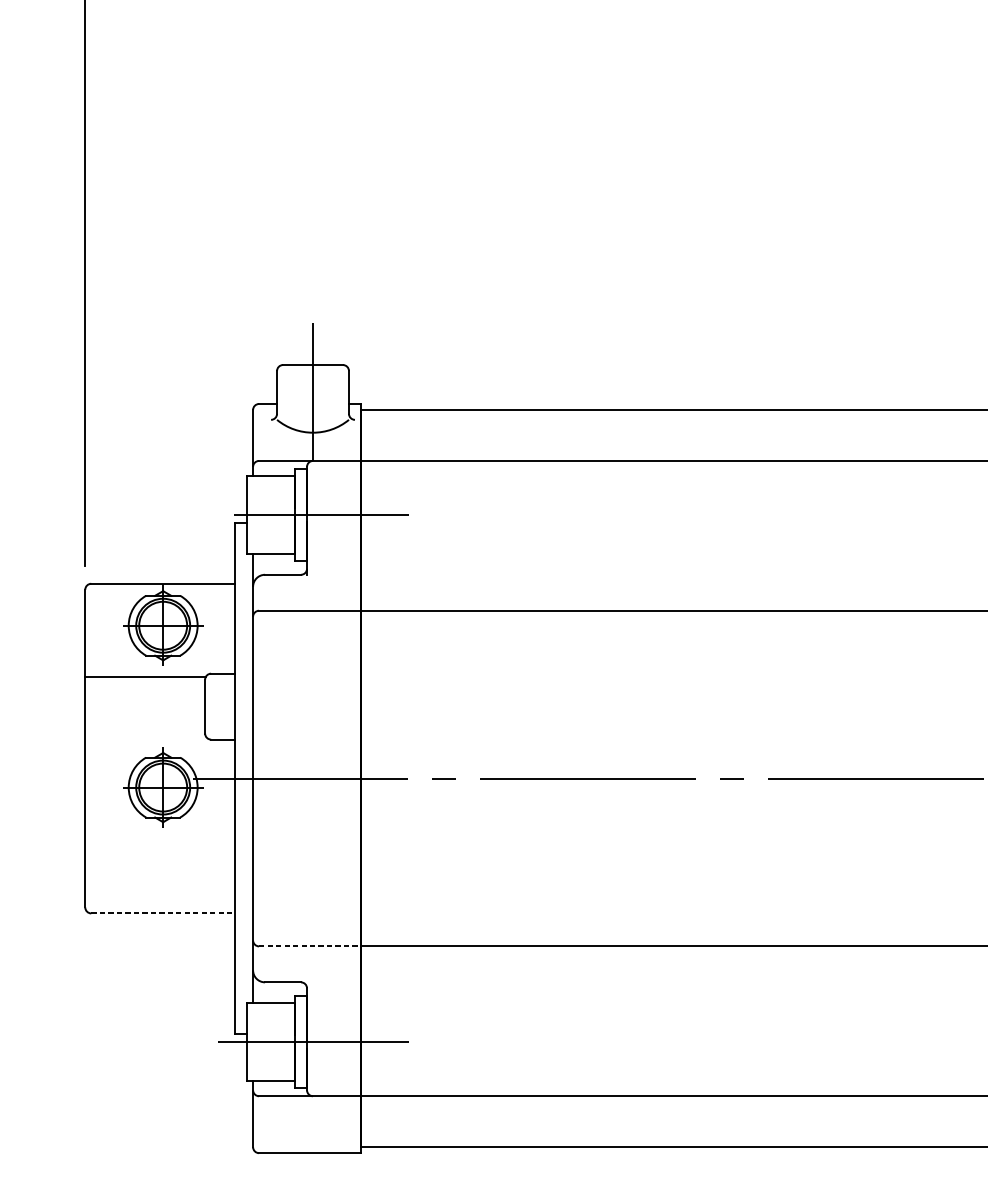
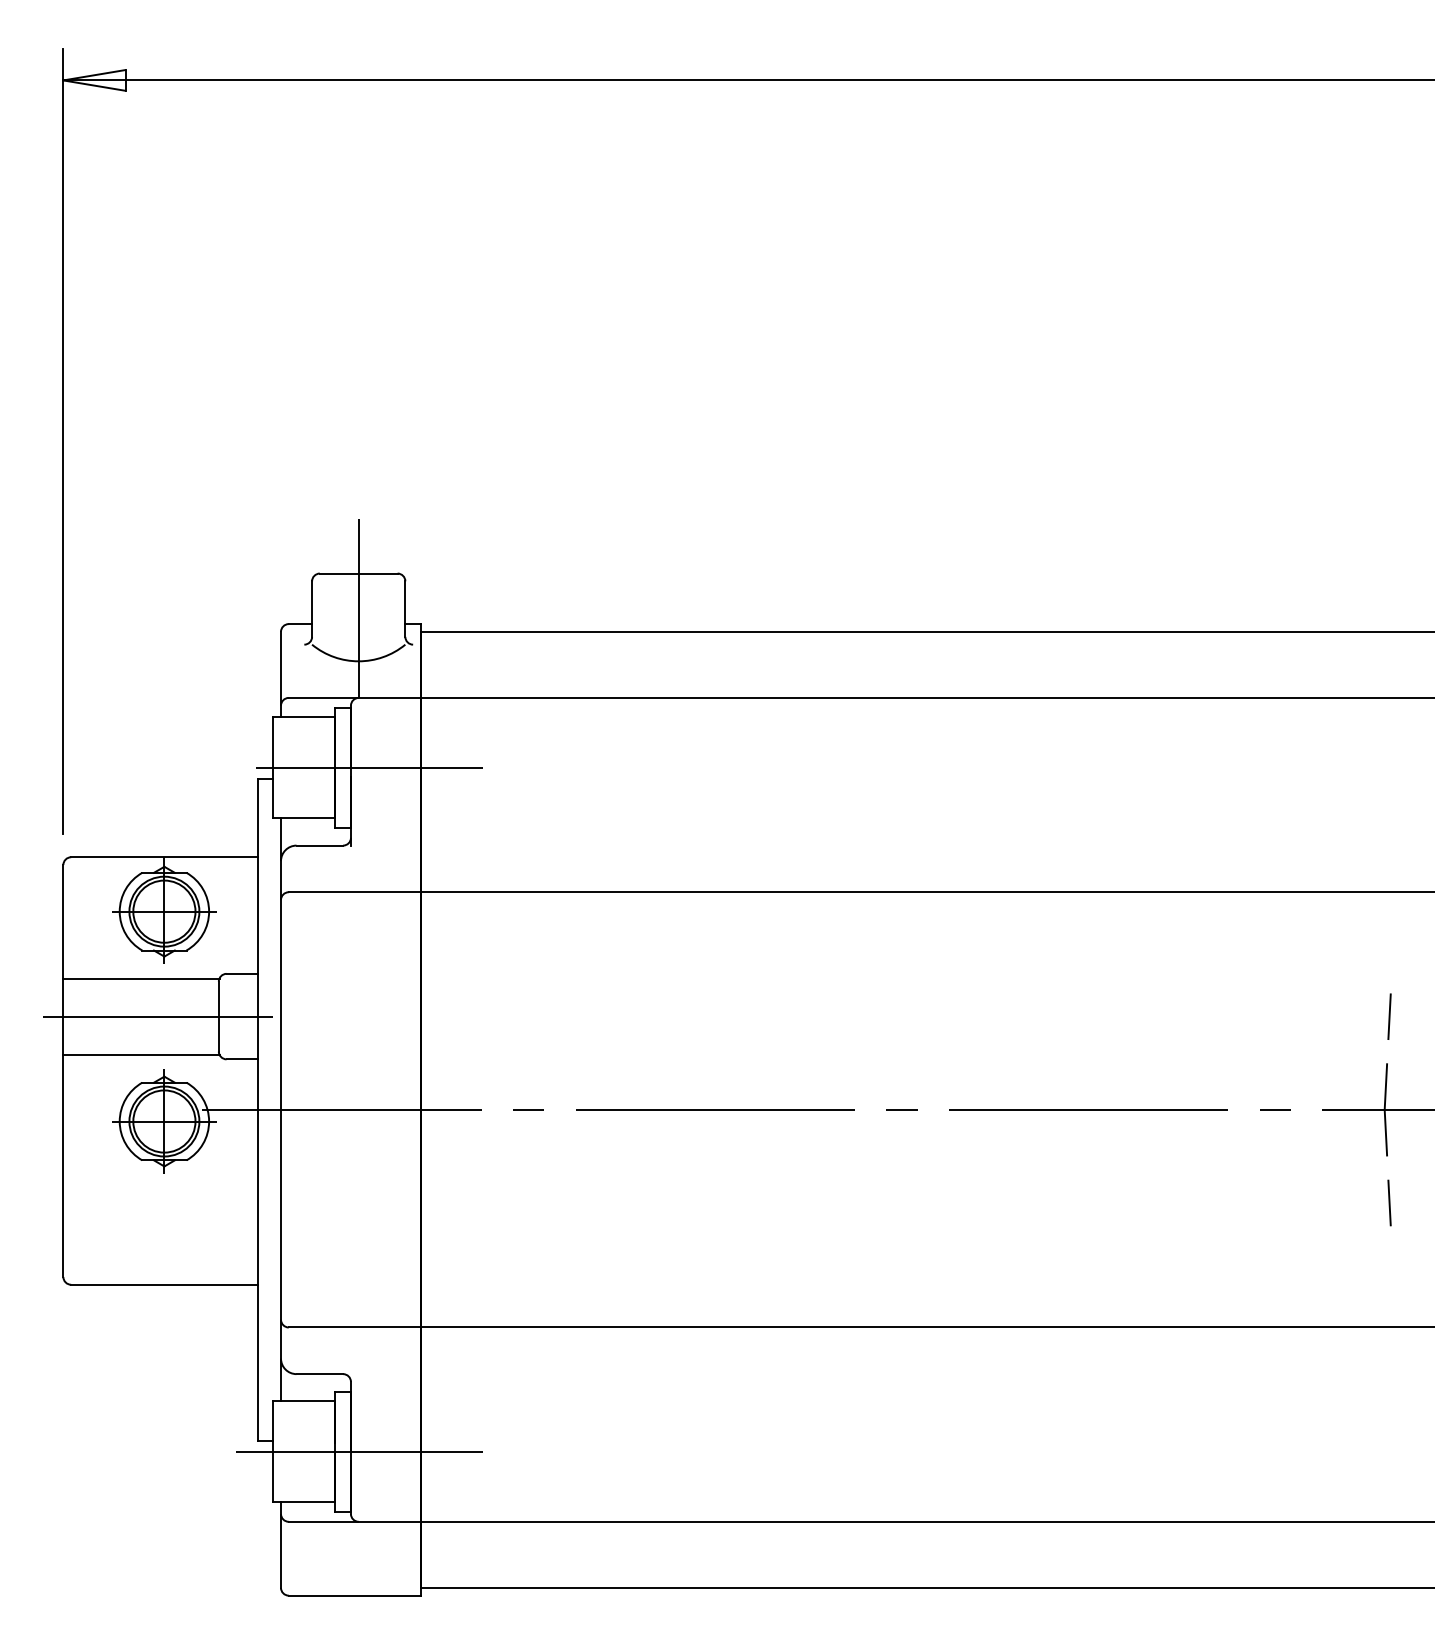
line: (157, 706) -> (157, 1016), added
line: (145, 735) -> (141, 1054), added
line: (163, 913) -> (164, 1284), dashed -> solid
line: (310, 946) -> (355, 1327), dashed -> solid

